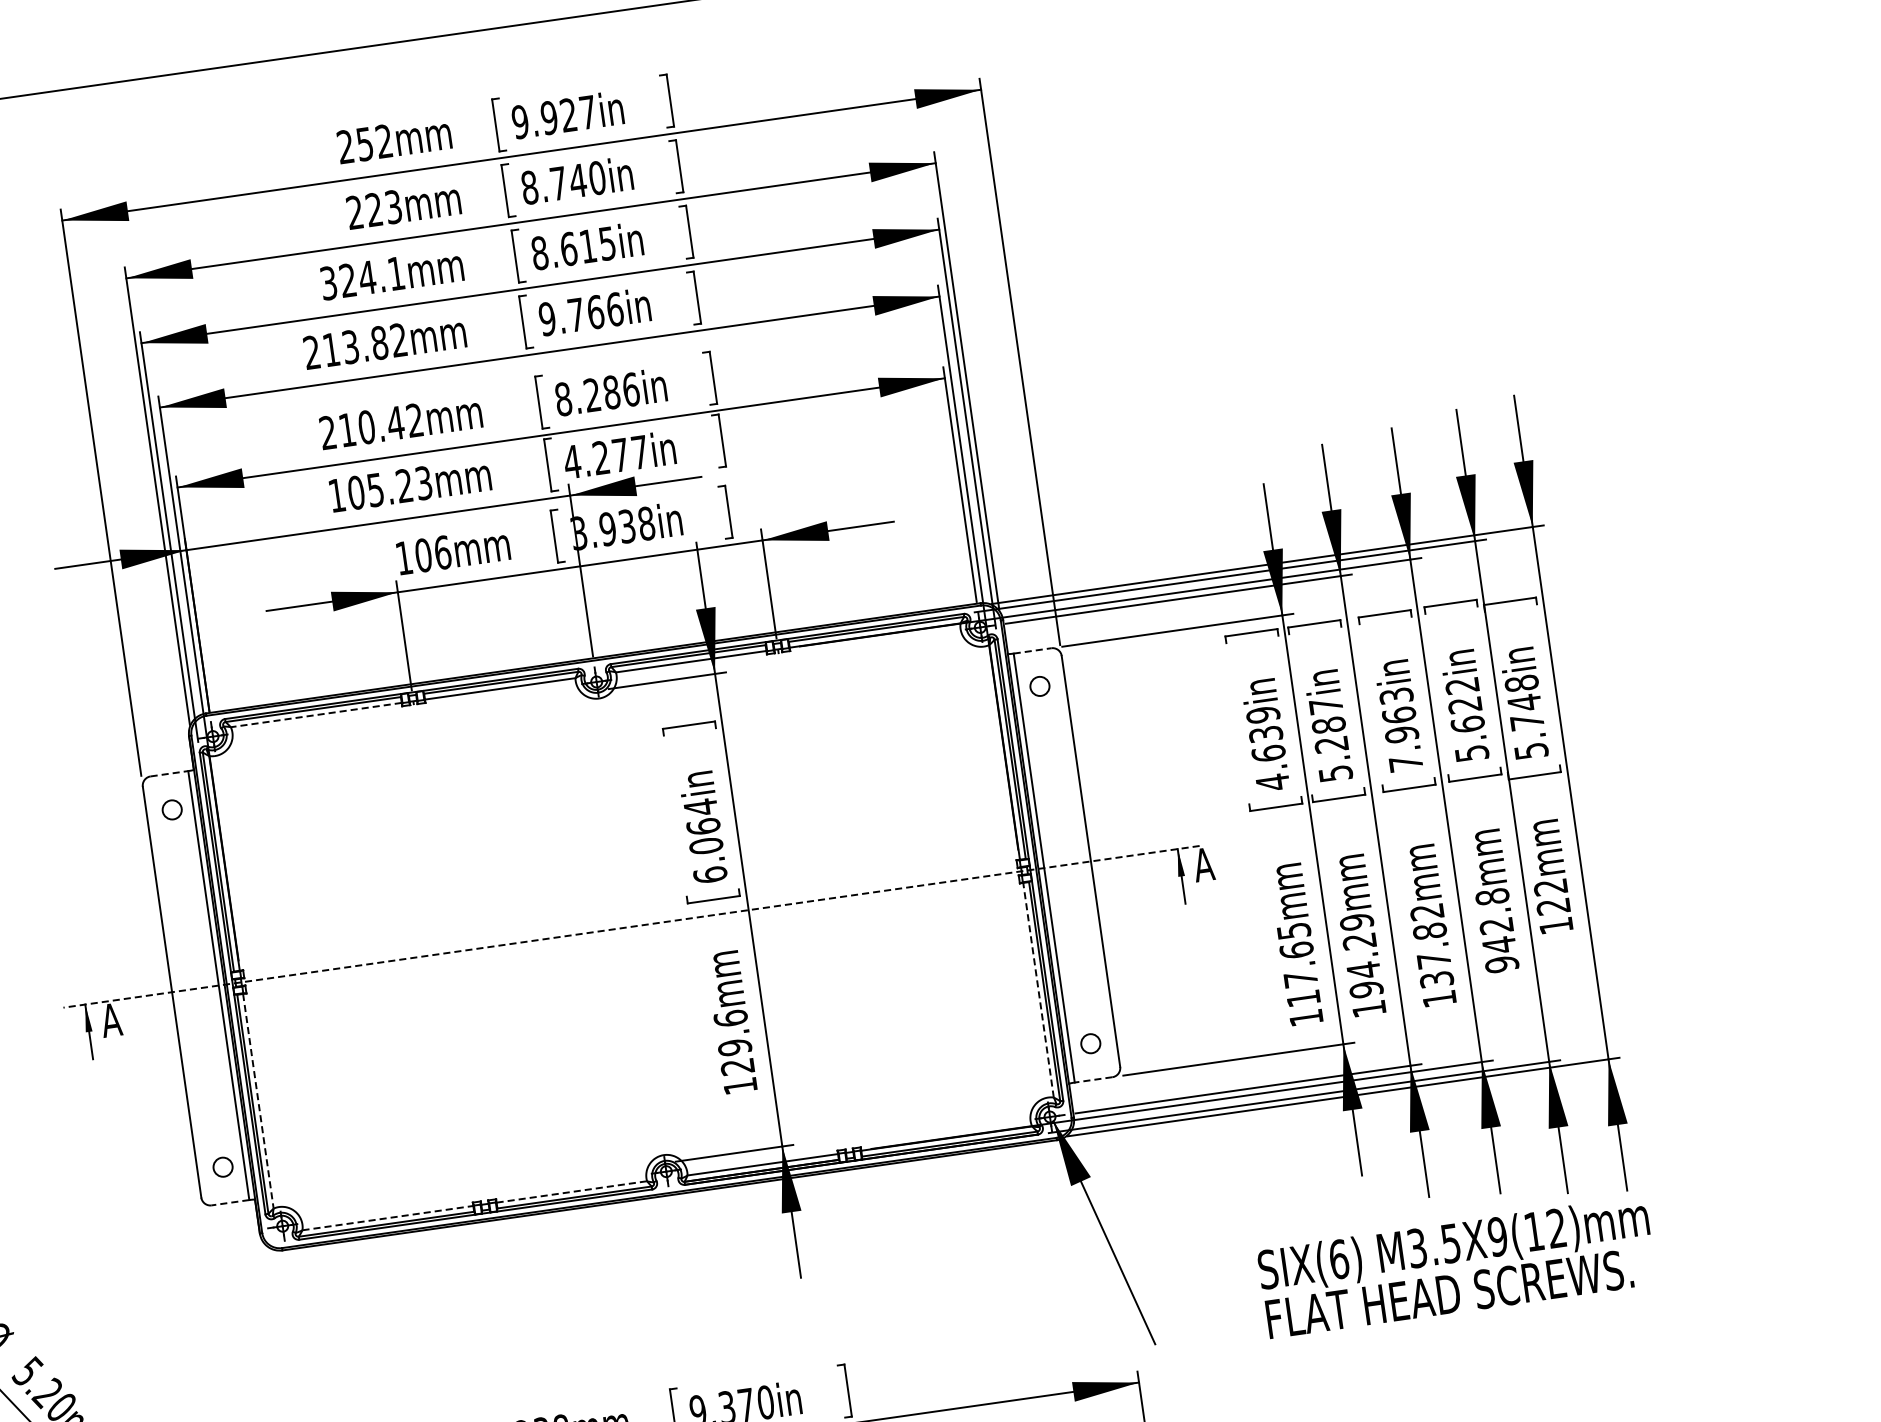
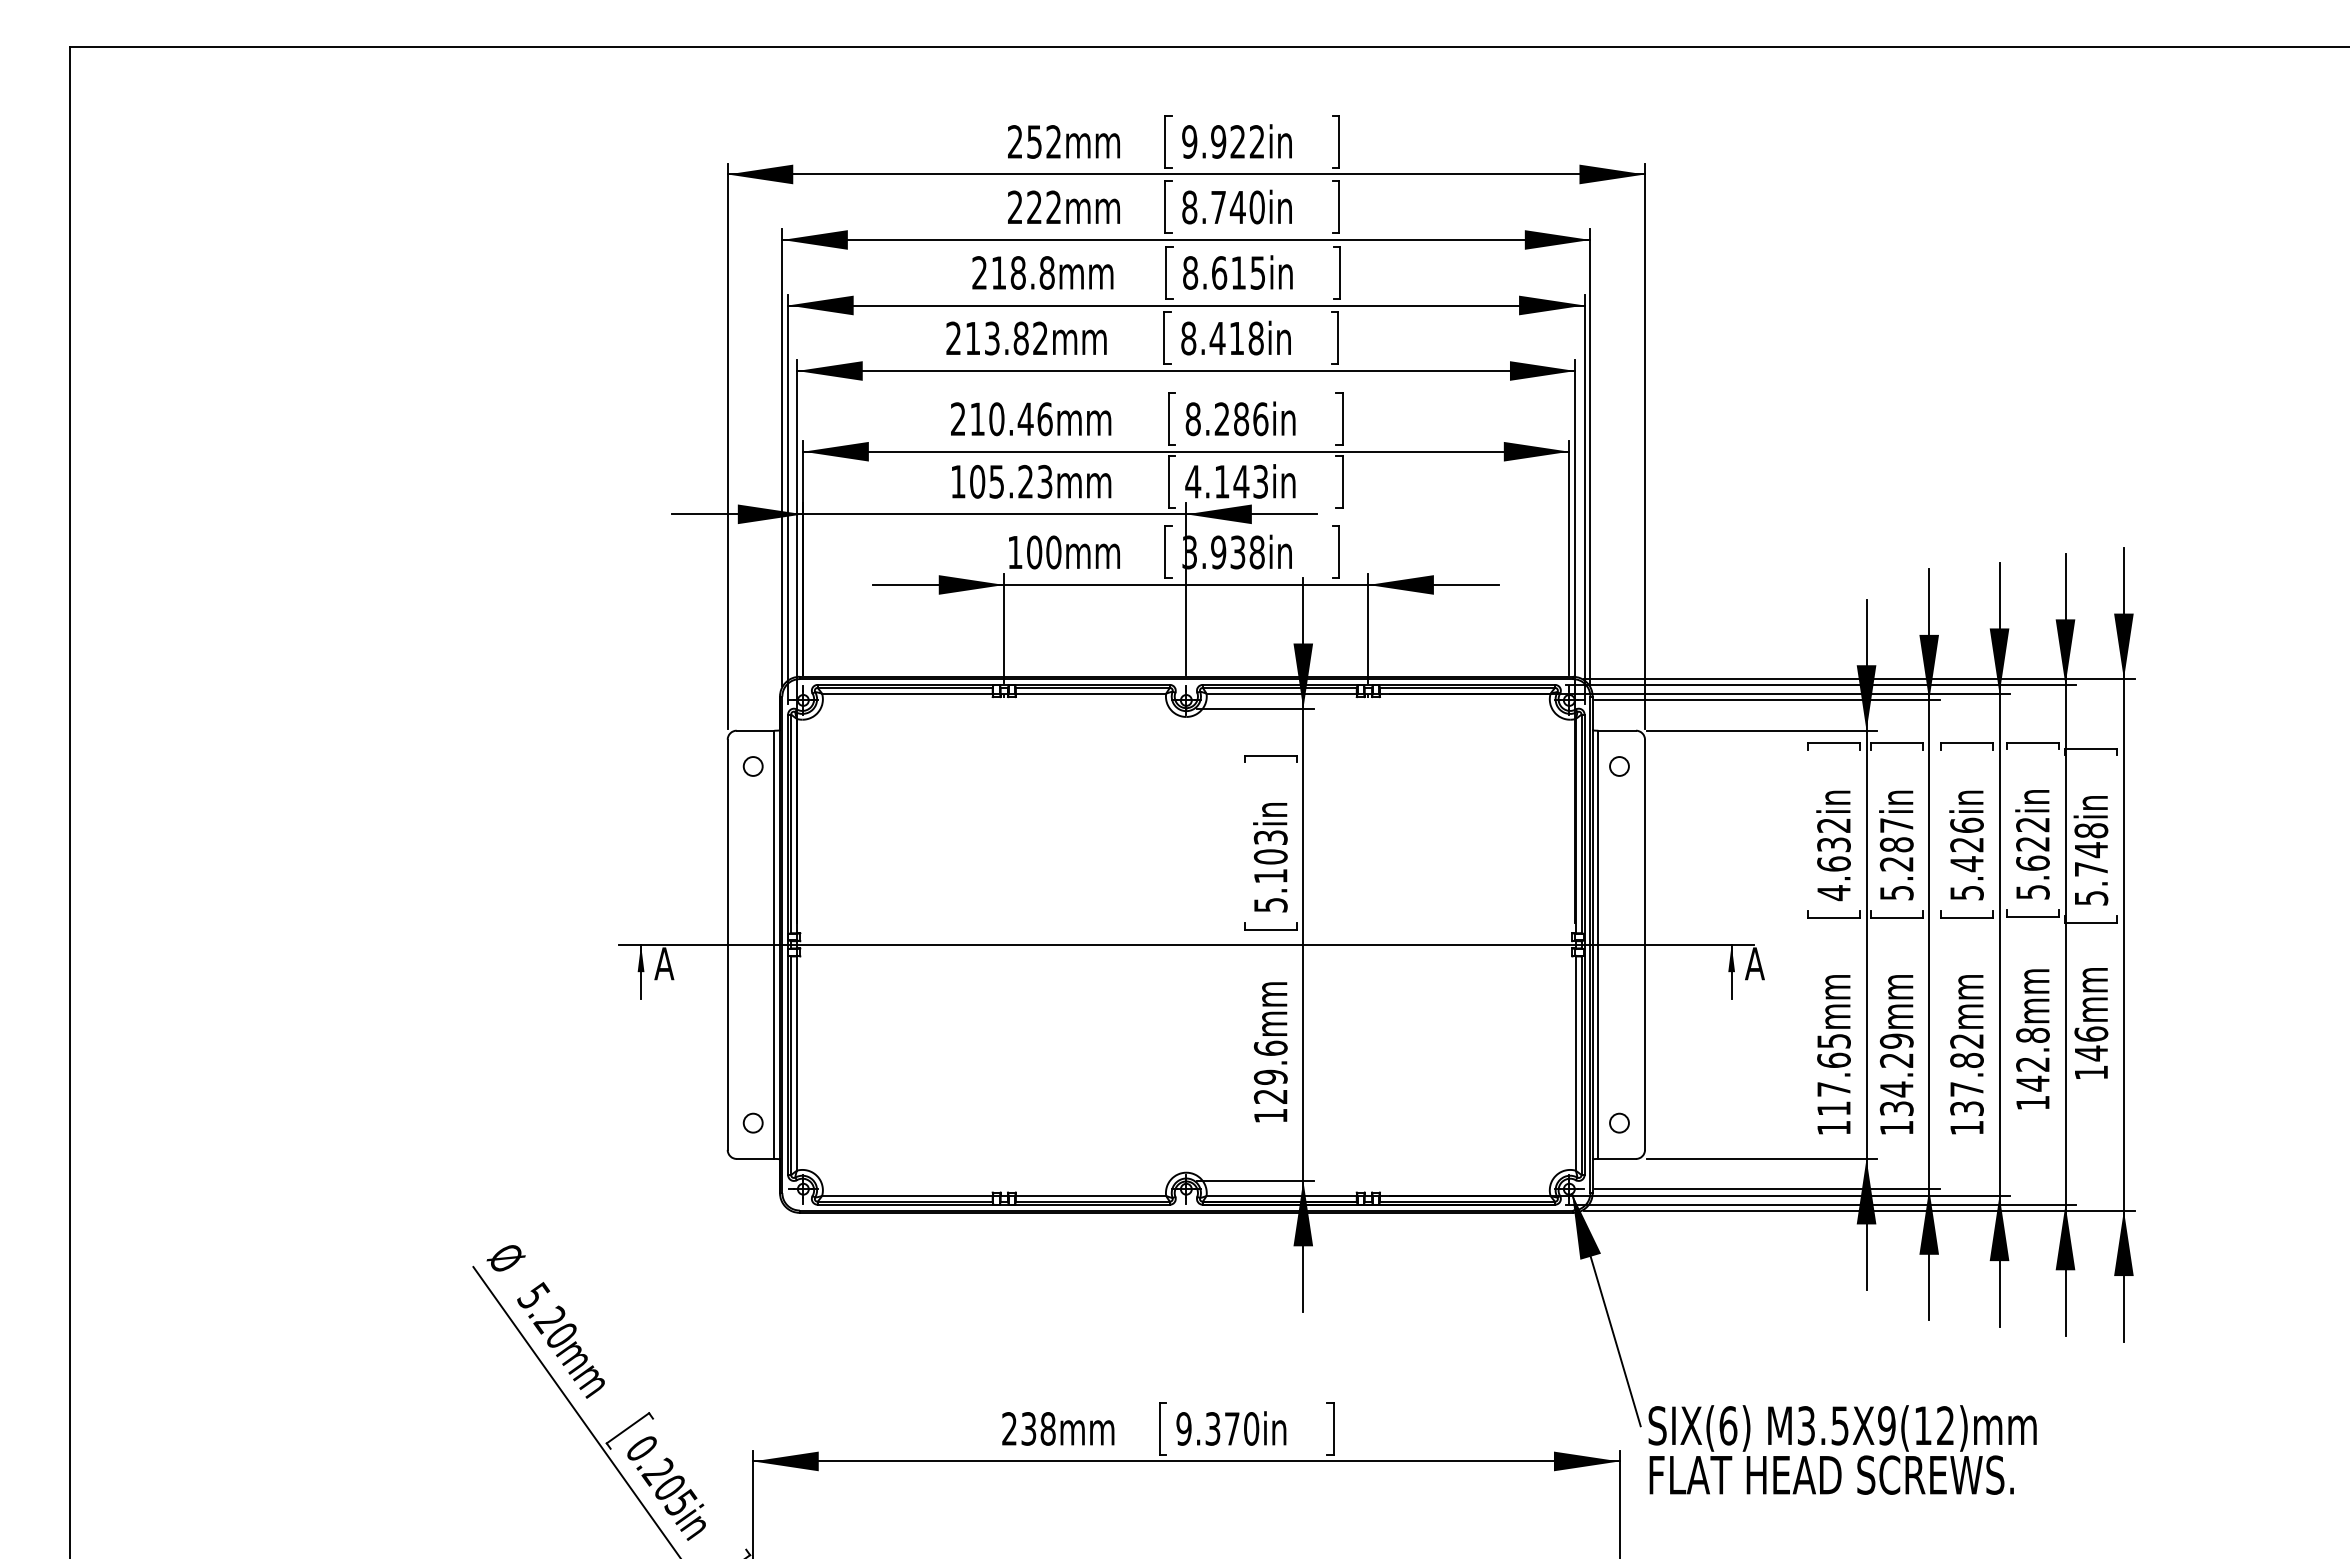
text: (587, 112) -> (1256, 141), 9.927in -> 9.922in
text: (393, 207) -> (1053, 207), 223mm -> 222mm
text: (362, 277) -> (1013, 272), 324.1mm -> 218.8mm
text: (581, 314) -> (1222, 338), 9.766in -> 8.418in
text: (414, 420) -> (1044, 419), 210.42mm -> 210.46mm
text: (619, 454) -> (1240, 481), 4.277in -> 4.143in
text: (442, 552) -> (1053, 552), 106mm -> 100mm
line: (1032, 650) -> (1617, 730), dashed -> solid
line: (315, 714) -> (906, 693), dashed -> solid
text: (1262, 715) -> (1833, 825), 4.639in -> 4.632in
text: (1400, 729) -> (1966, 858), 7.963in -> 5.426in
line: (169, 773) -> (755, 730), dashed -> solid
text: (705, 840) -> (1270, 870), 6.064in -> 5.103in
text: (1552, 896) -> (2091, 1043), 122mm -> 146mm
line: (630, 926) -> (1185, 944), dashed -> solid
text: (1501, 964) -> (2032, 1102), 942.8mm -> 142.8mm
text: (1366, 989) -> (1896, 1108), 194.29mm -> 134.29mm
line: (1038, 990) -> (1575, 1063), dashed -> solid
line: (1093, 1079) -> (1617, 1158), dashed -> solid
line: (258, 1102) -> (796, 1064), dashed -> solid
line: (572, 1191) -> (1091, 1195), dashed -> solid
line: (230, 1202) -> (755, 1158), dashed -> solid
line: (387, 1217) -> (907, 1195), dashed -> solid
text: (1456, 1266) -> (1842, 1449), moved

